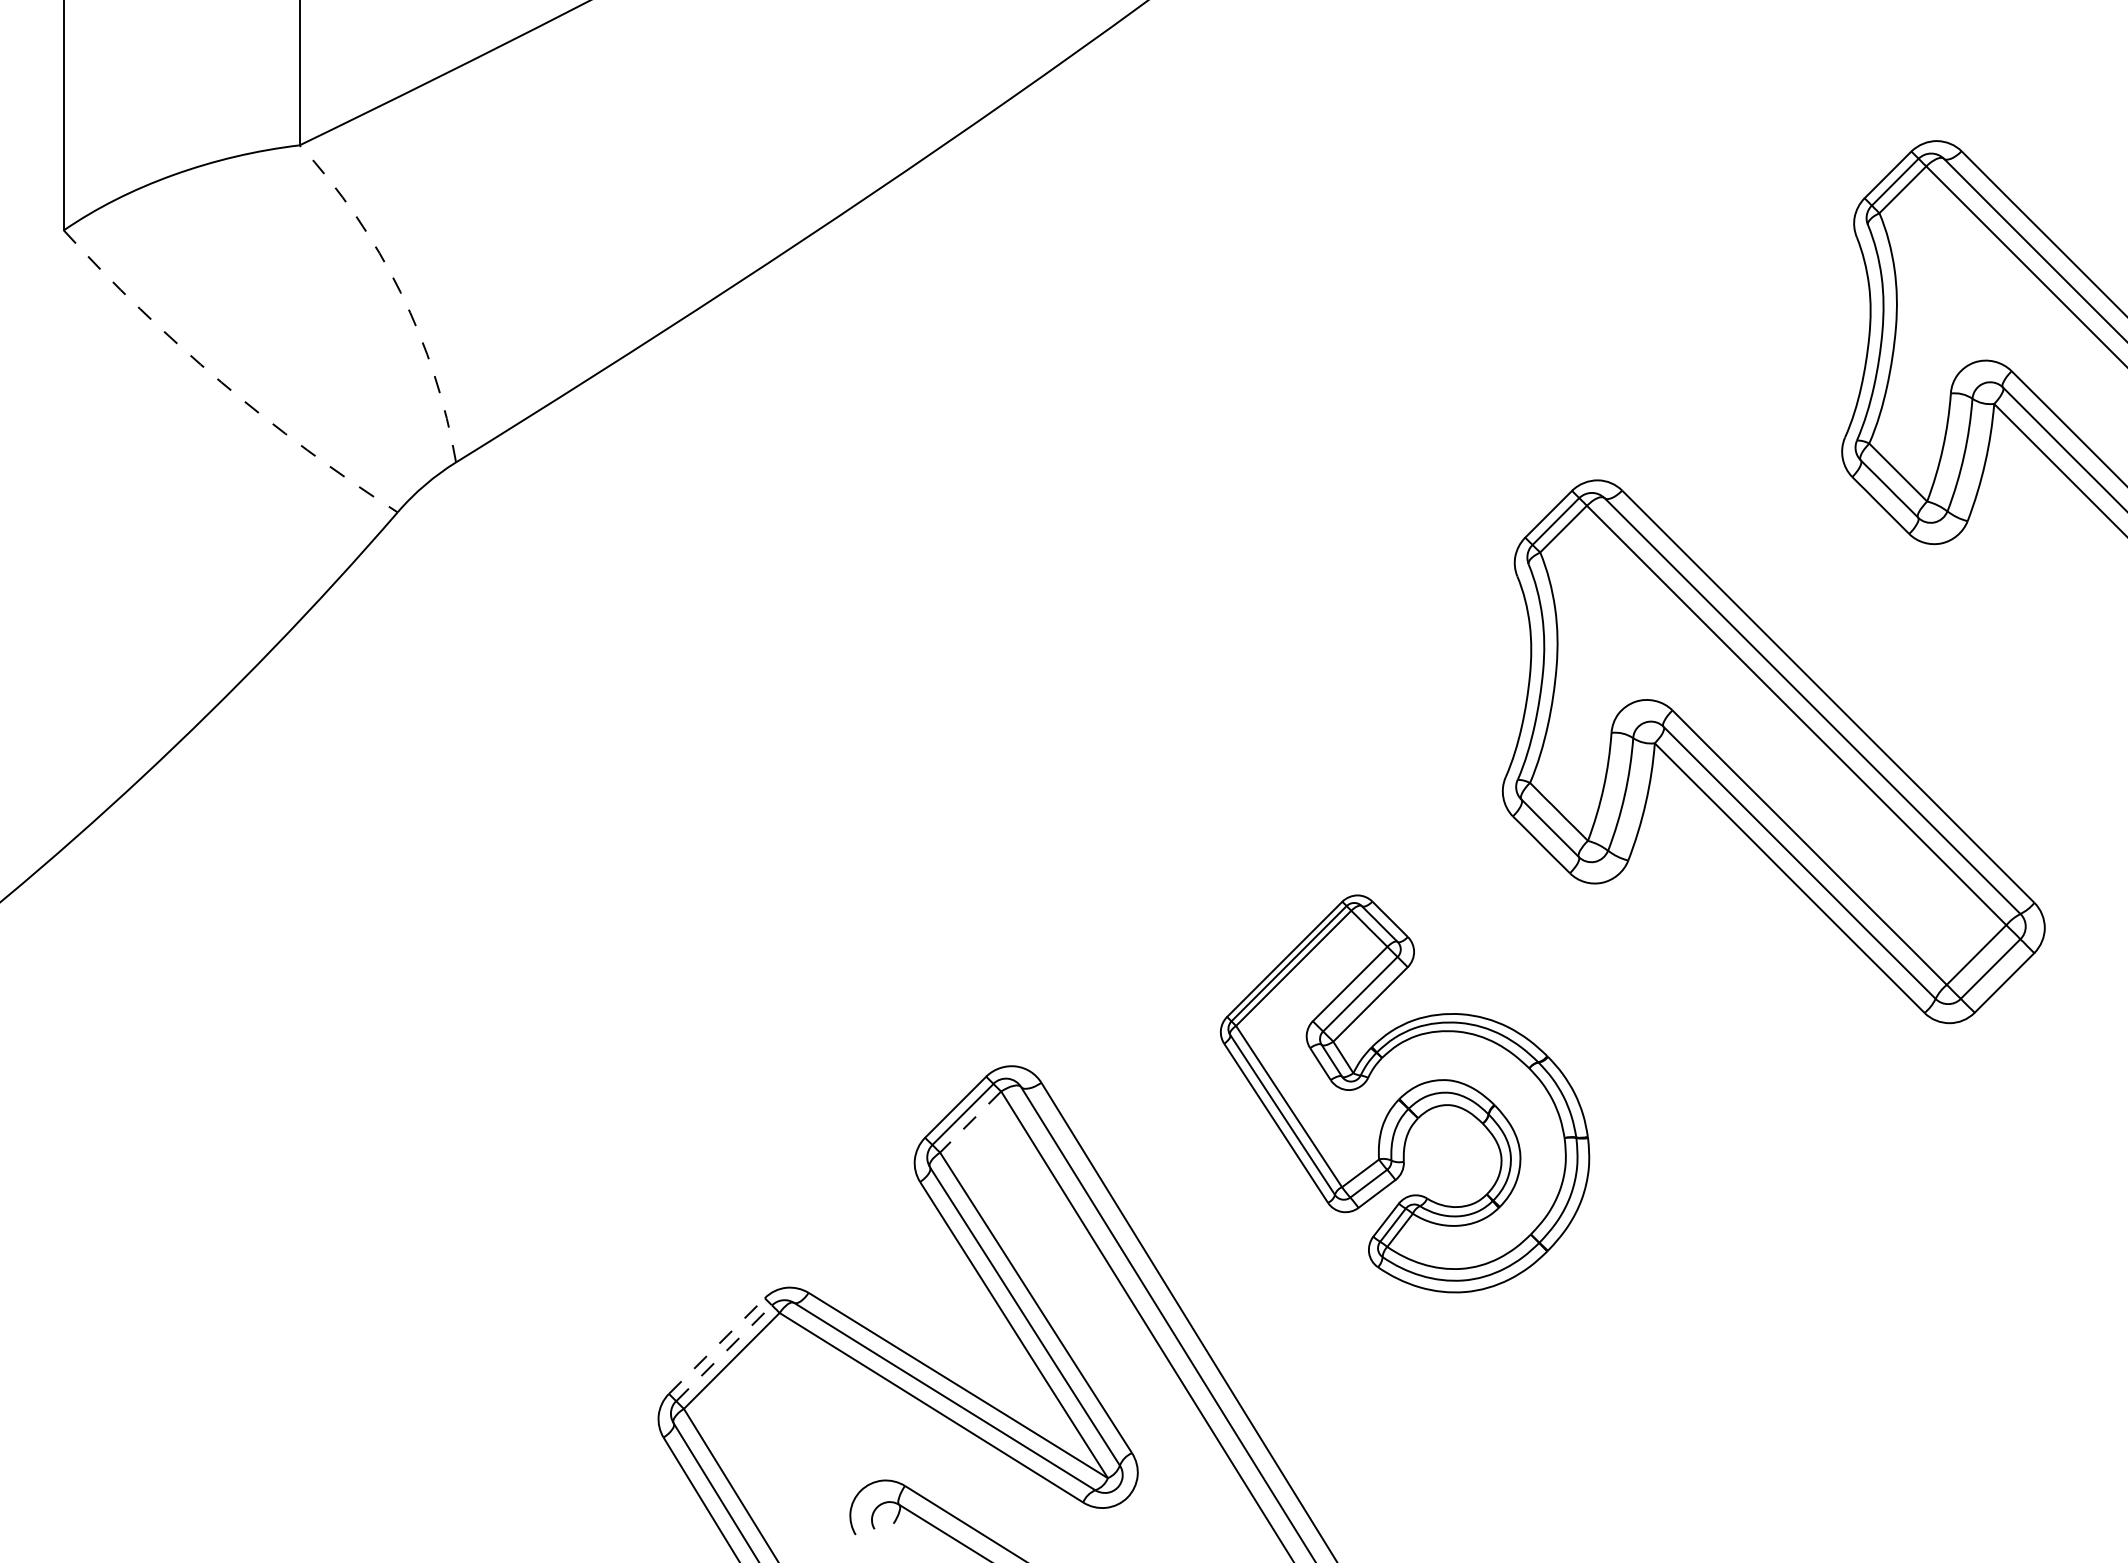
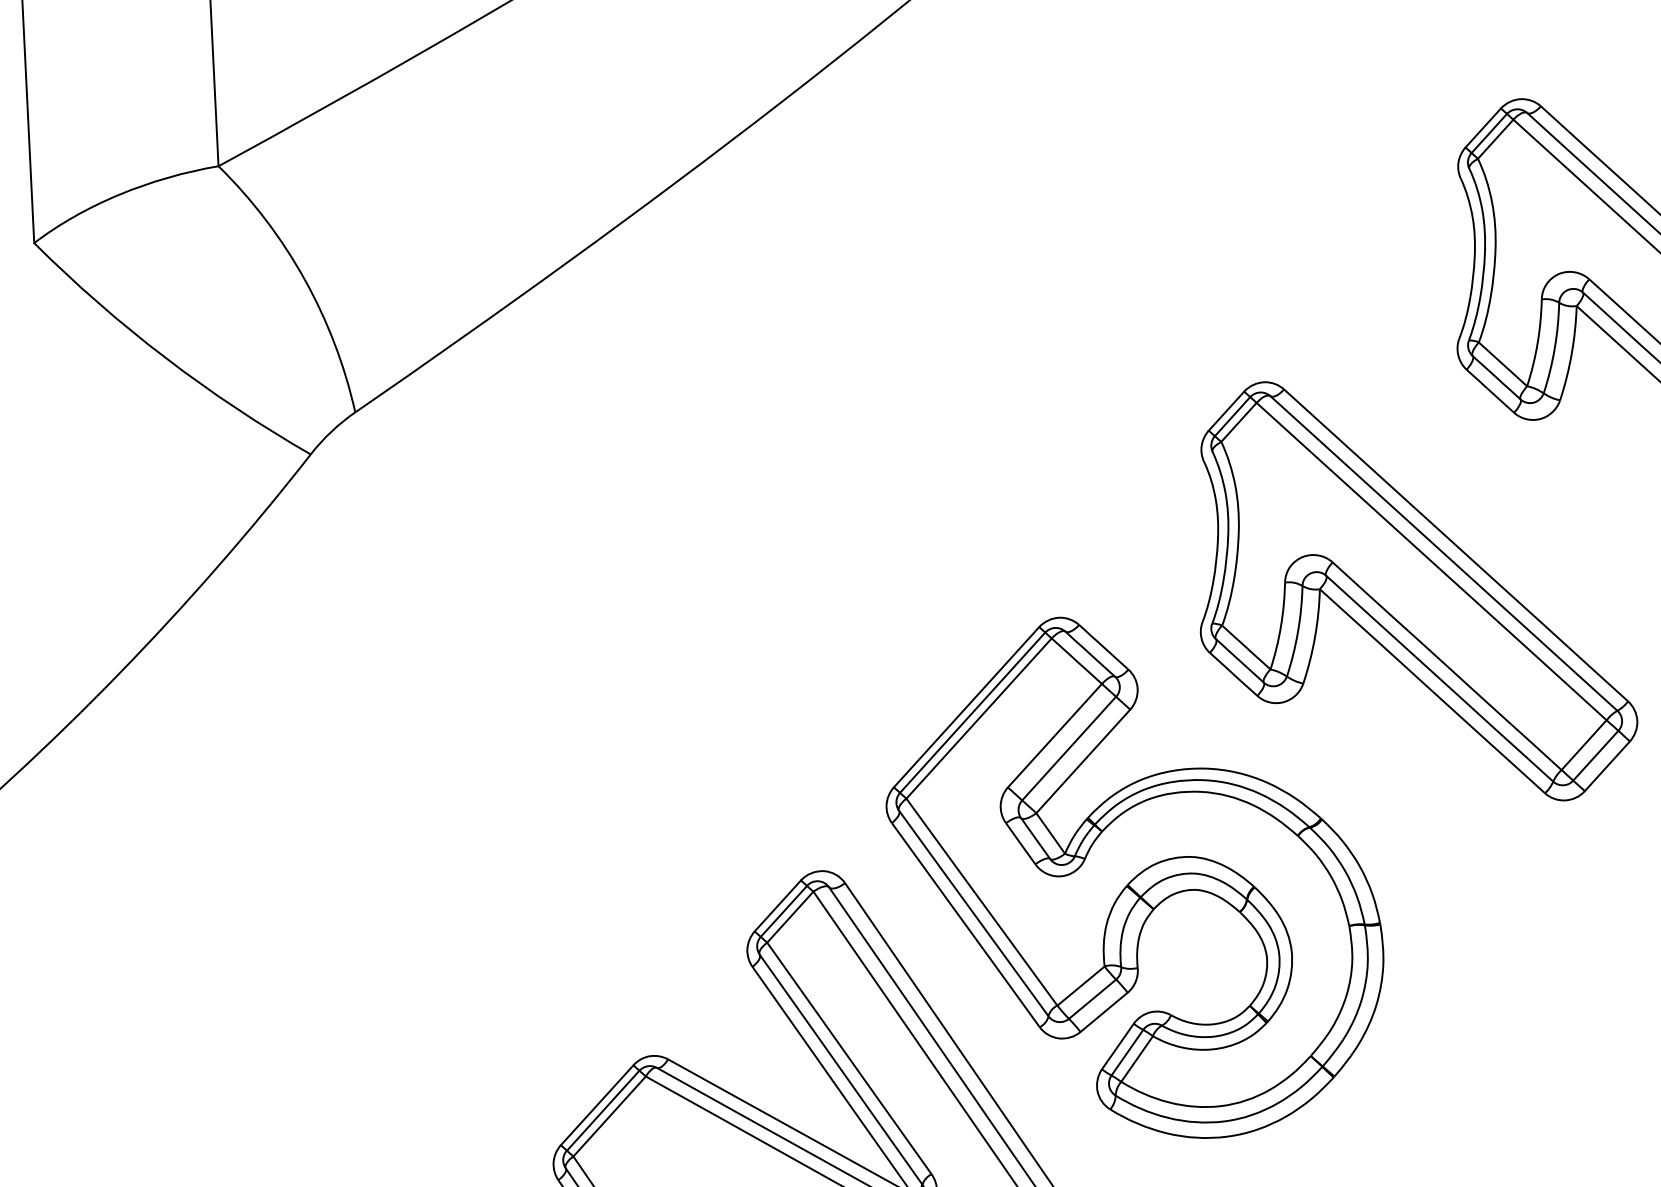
arc: (400, 292) -> (304, 279), dashed -> solid
arc: (221, 382) -> (165, 357), dashed -> solid
part: (1404, 1093) -> (1134, 877), size x1.67
line: (970, 1122) -> (790, 917), dashed -> solid
line: (716, 1346) -> (596, 1105), dashed -> solid
line: (724, 1353) -> (603, 1110), dashed -> solid

